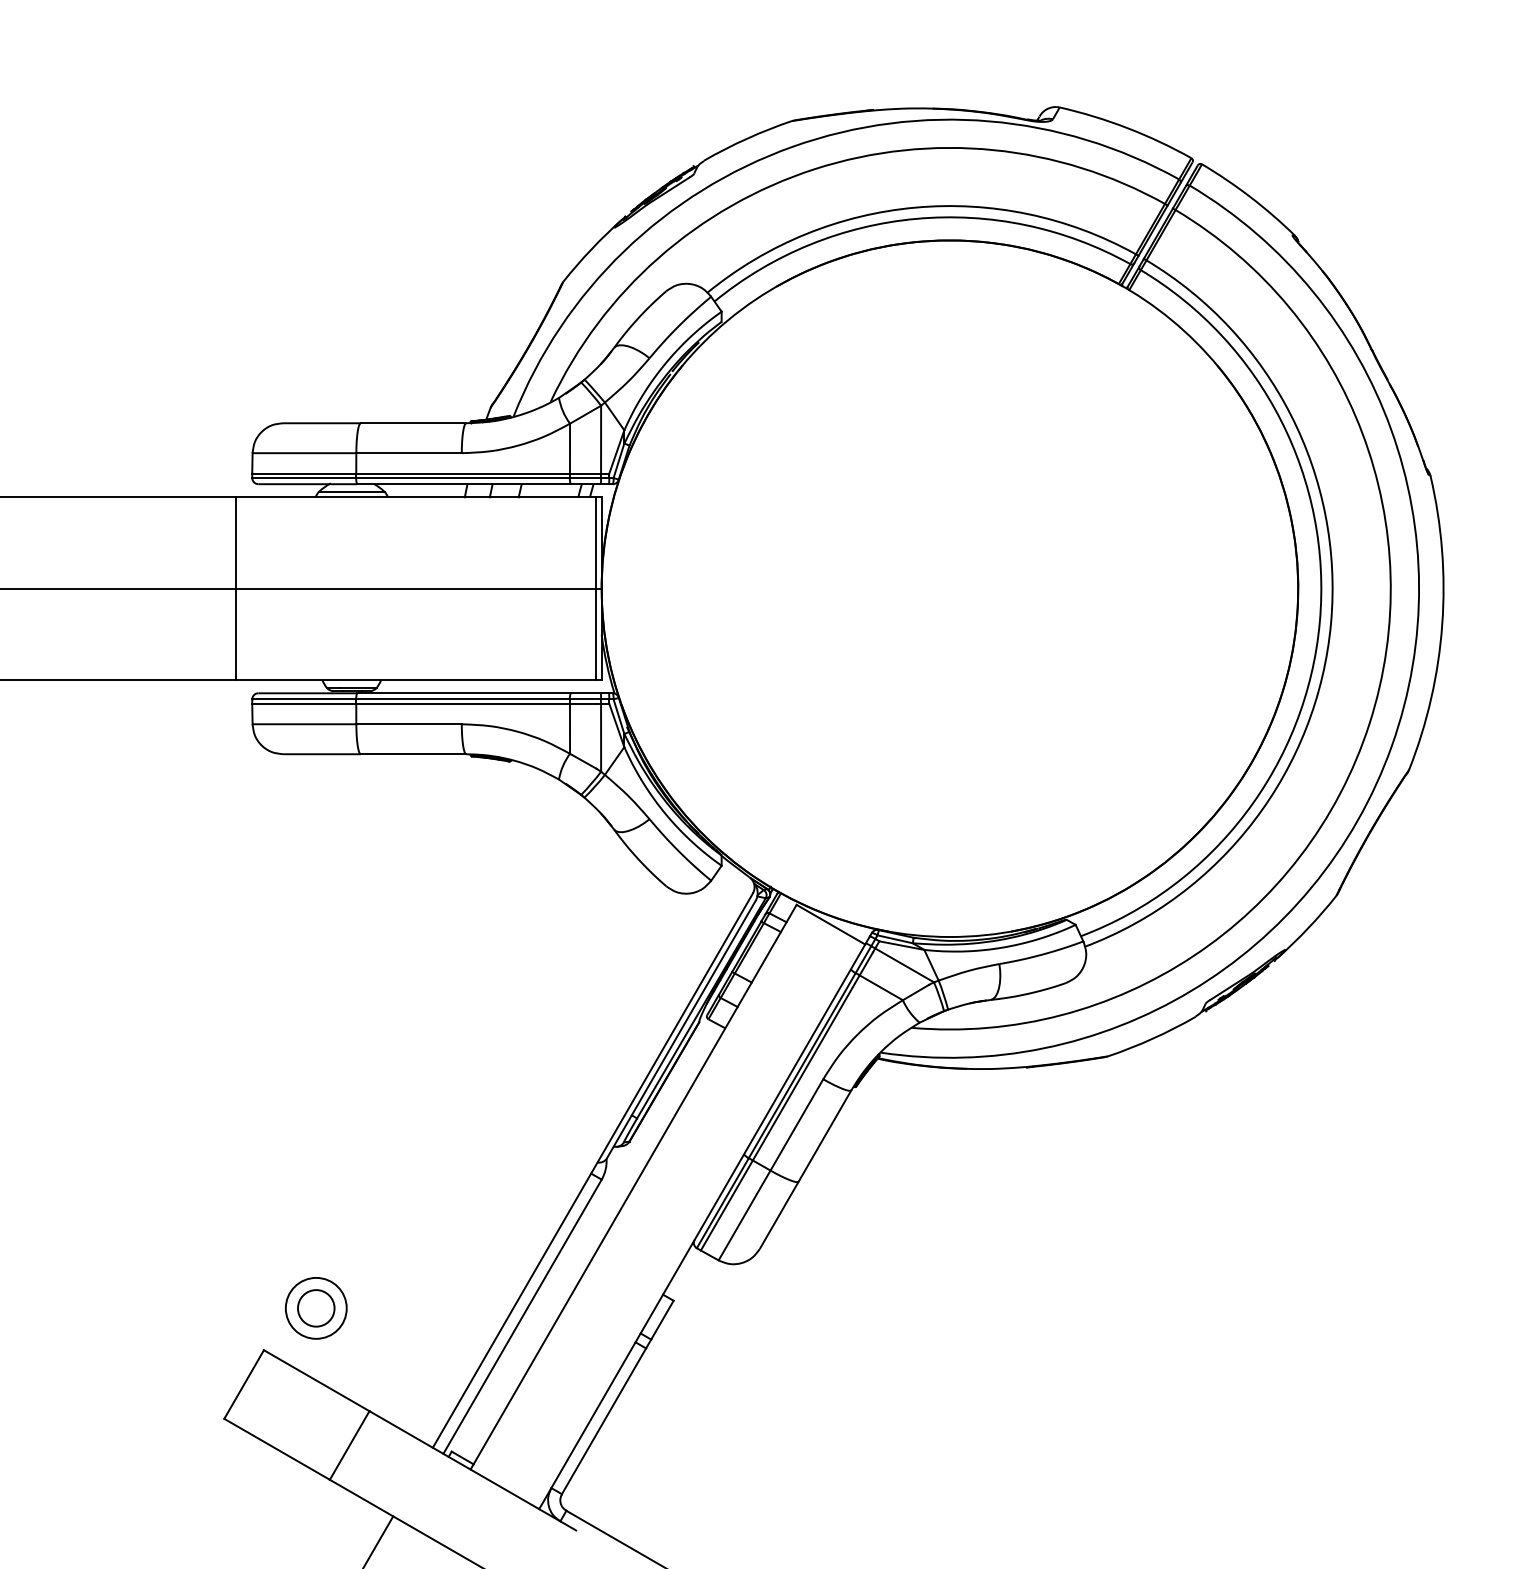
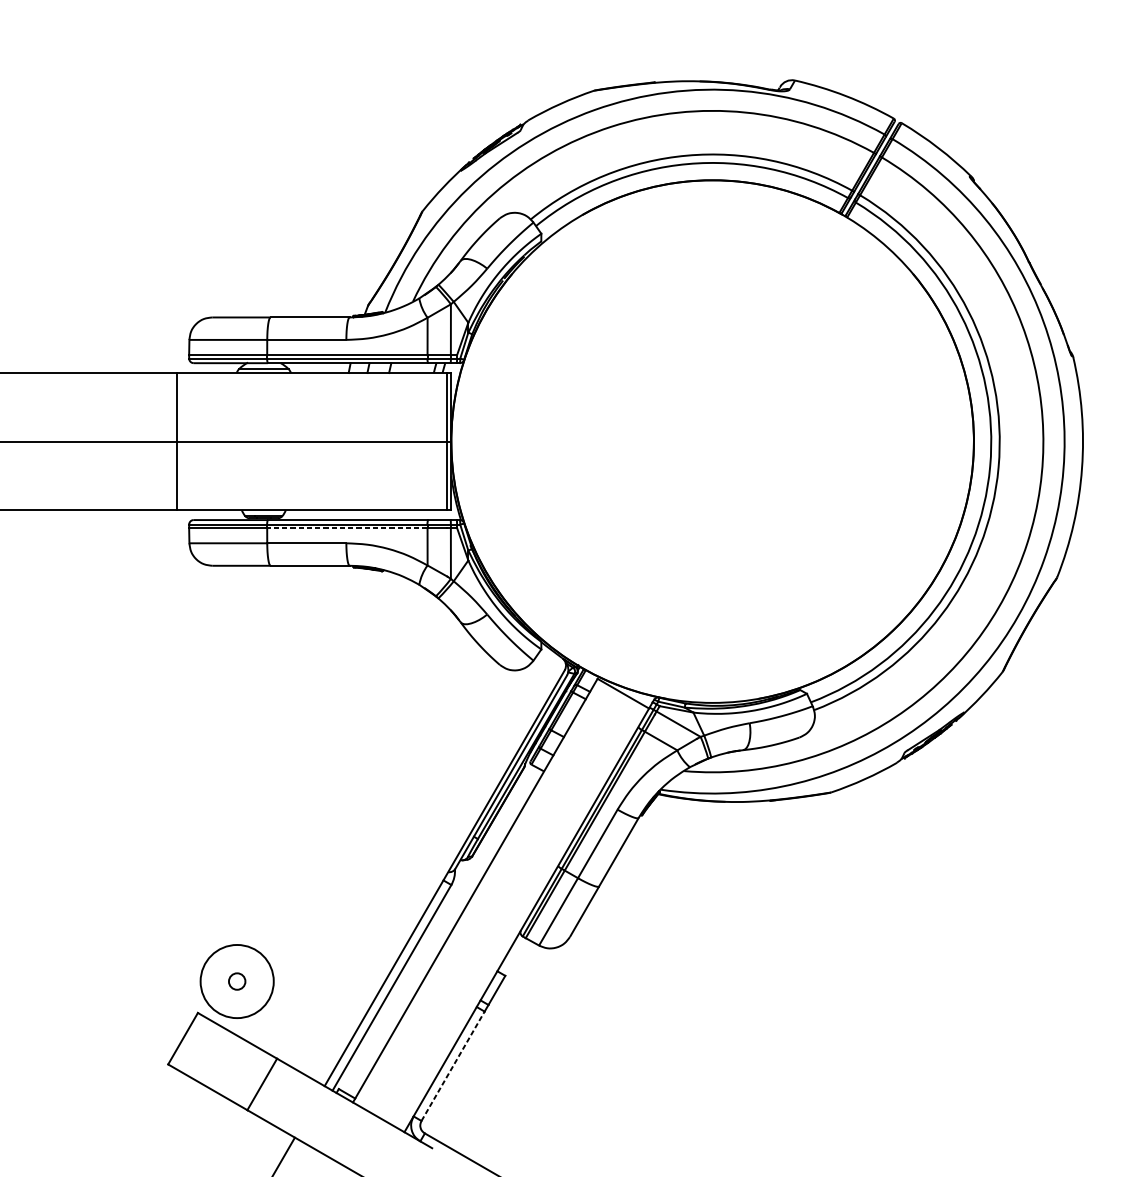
line: (463, 703) -> (347, 527), solid -> dashed
circle: (315, 1307) -> (236, 980), size x1.6
circle: (316, 1308) -> (237, 981), size x0.6
line: (604, 1420) -> (453, 1065), solid -> dashed

